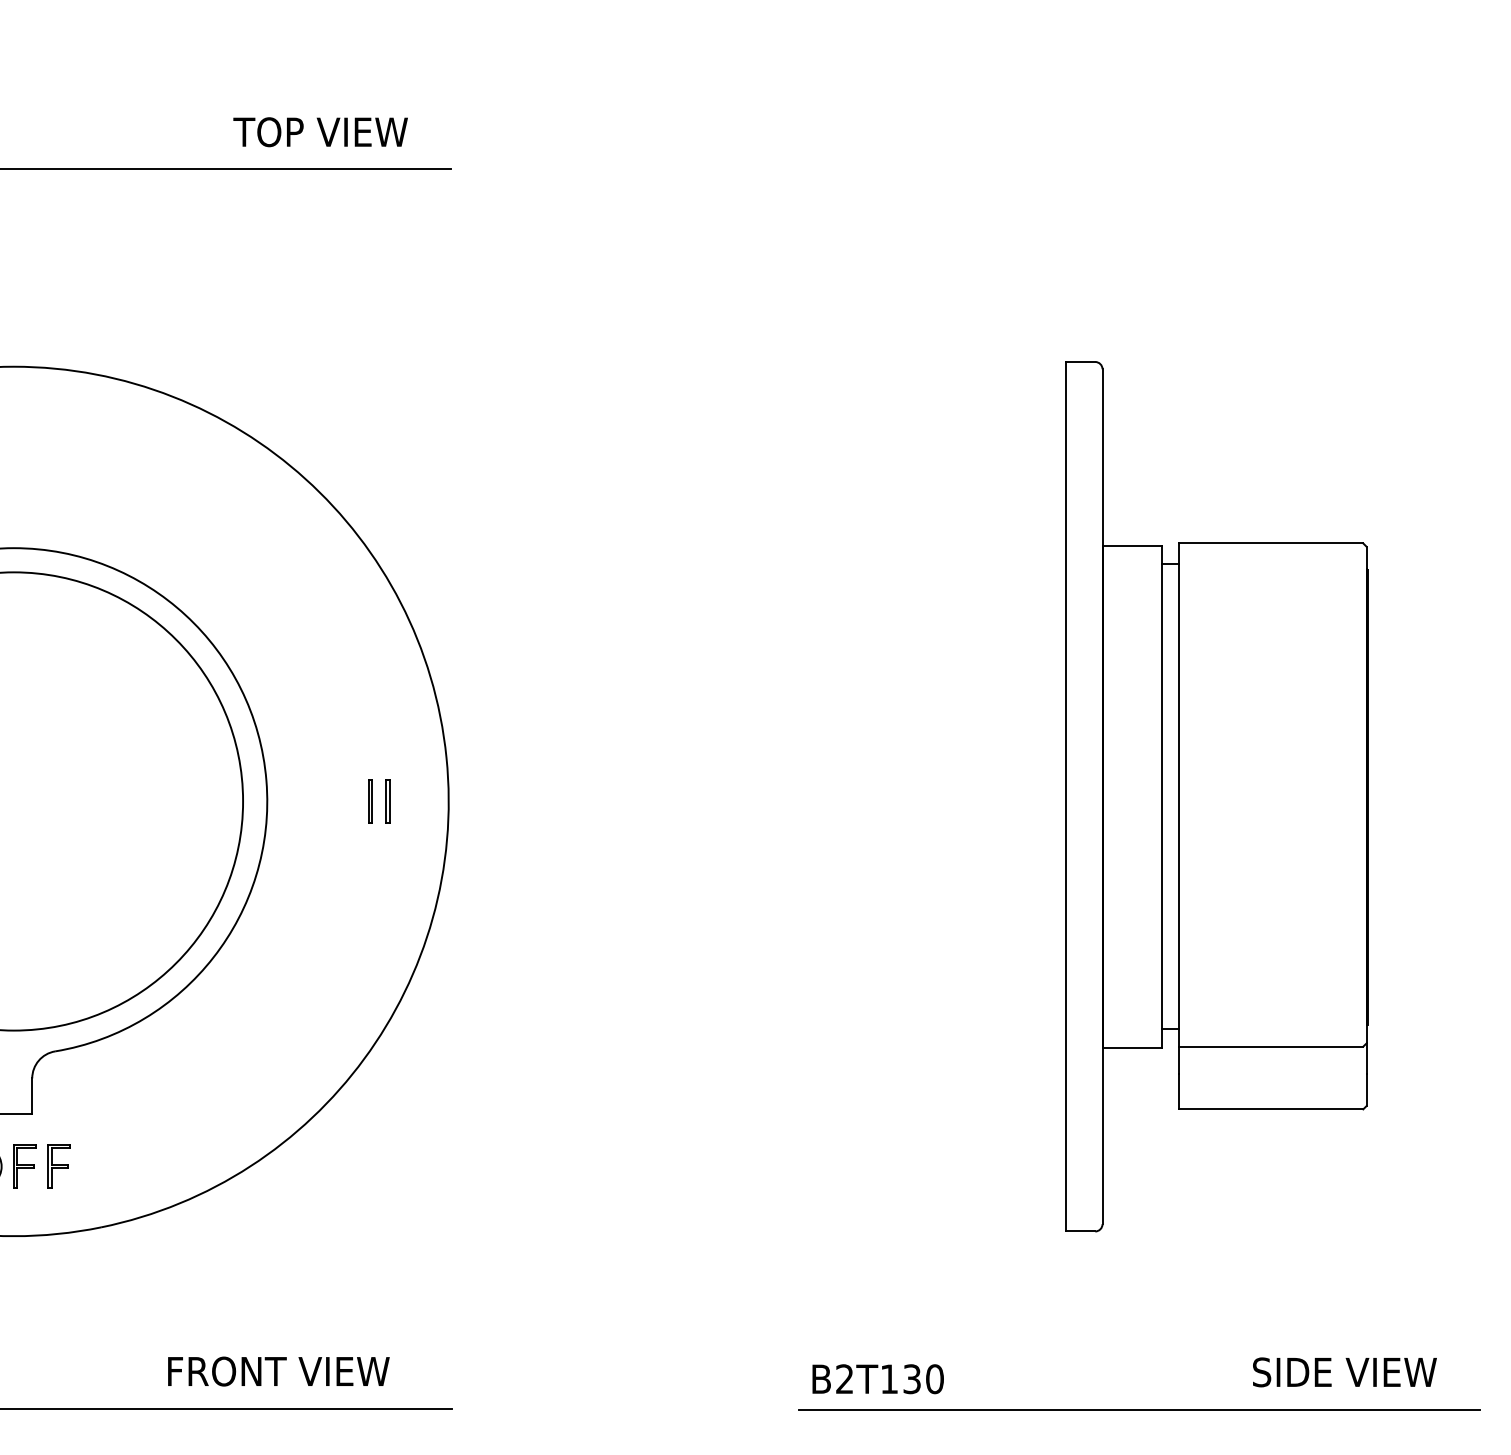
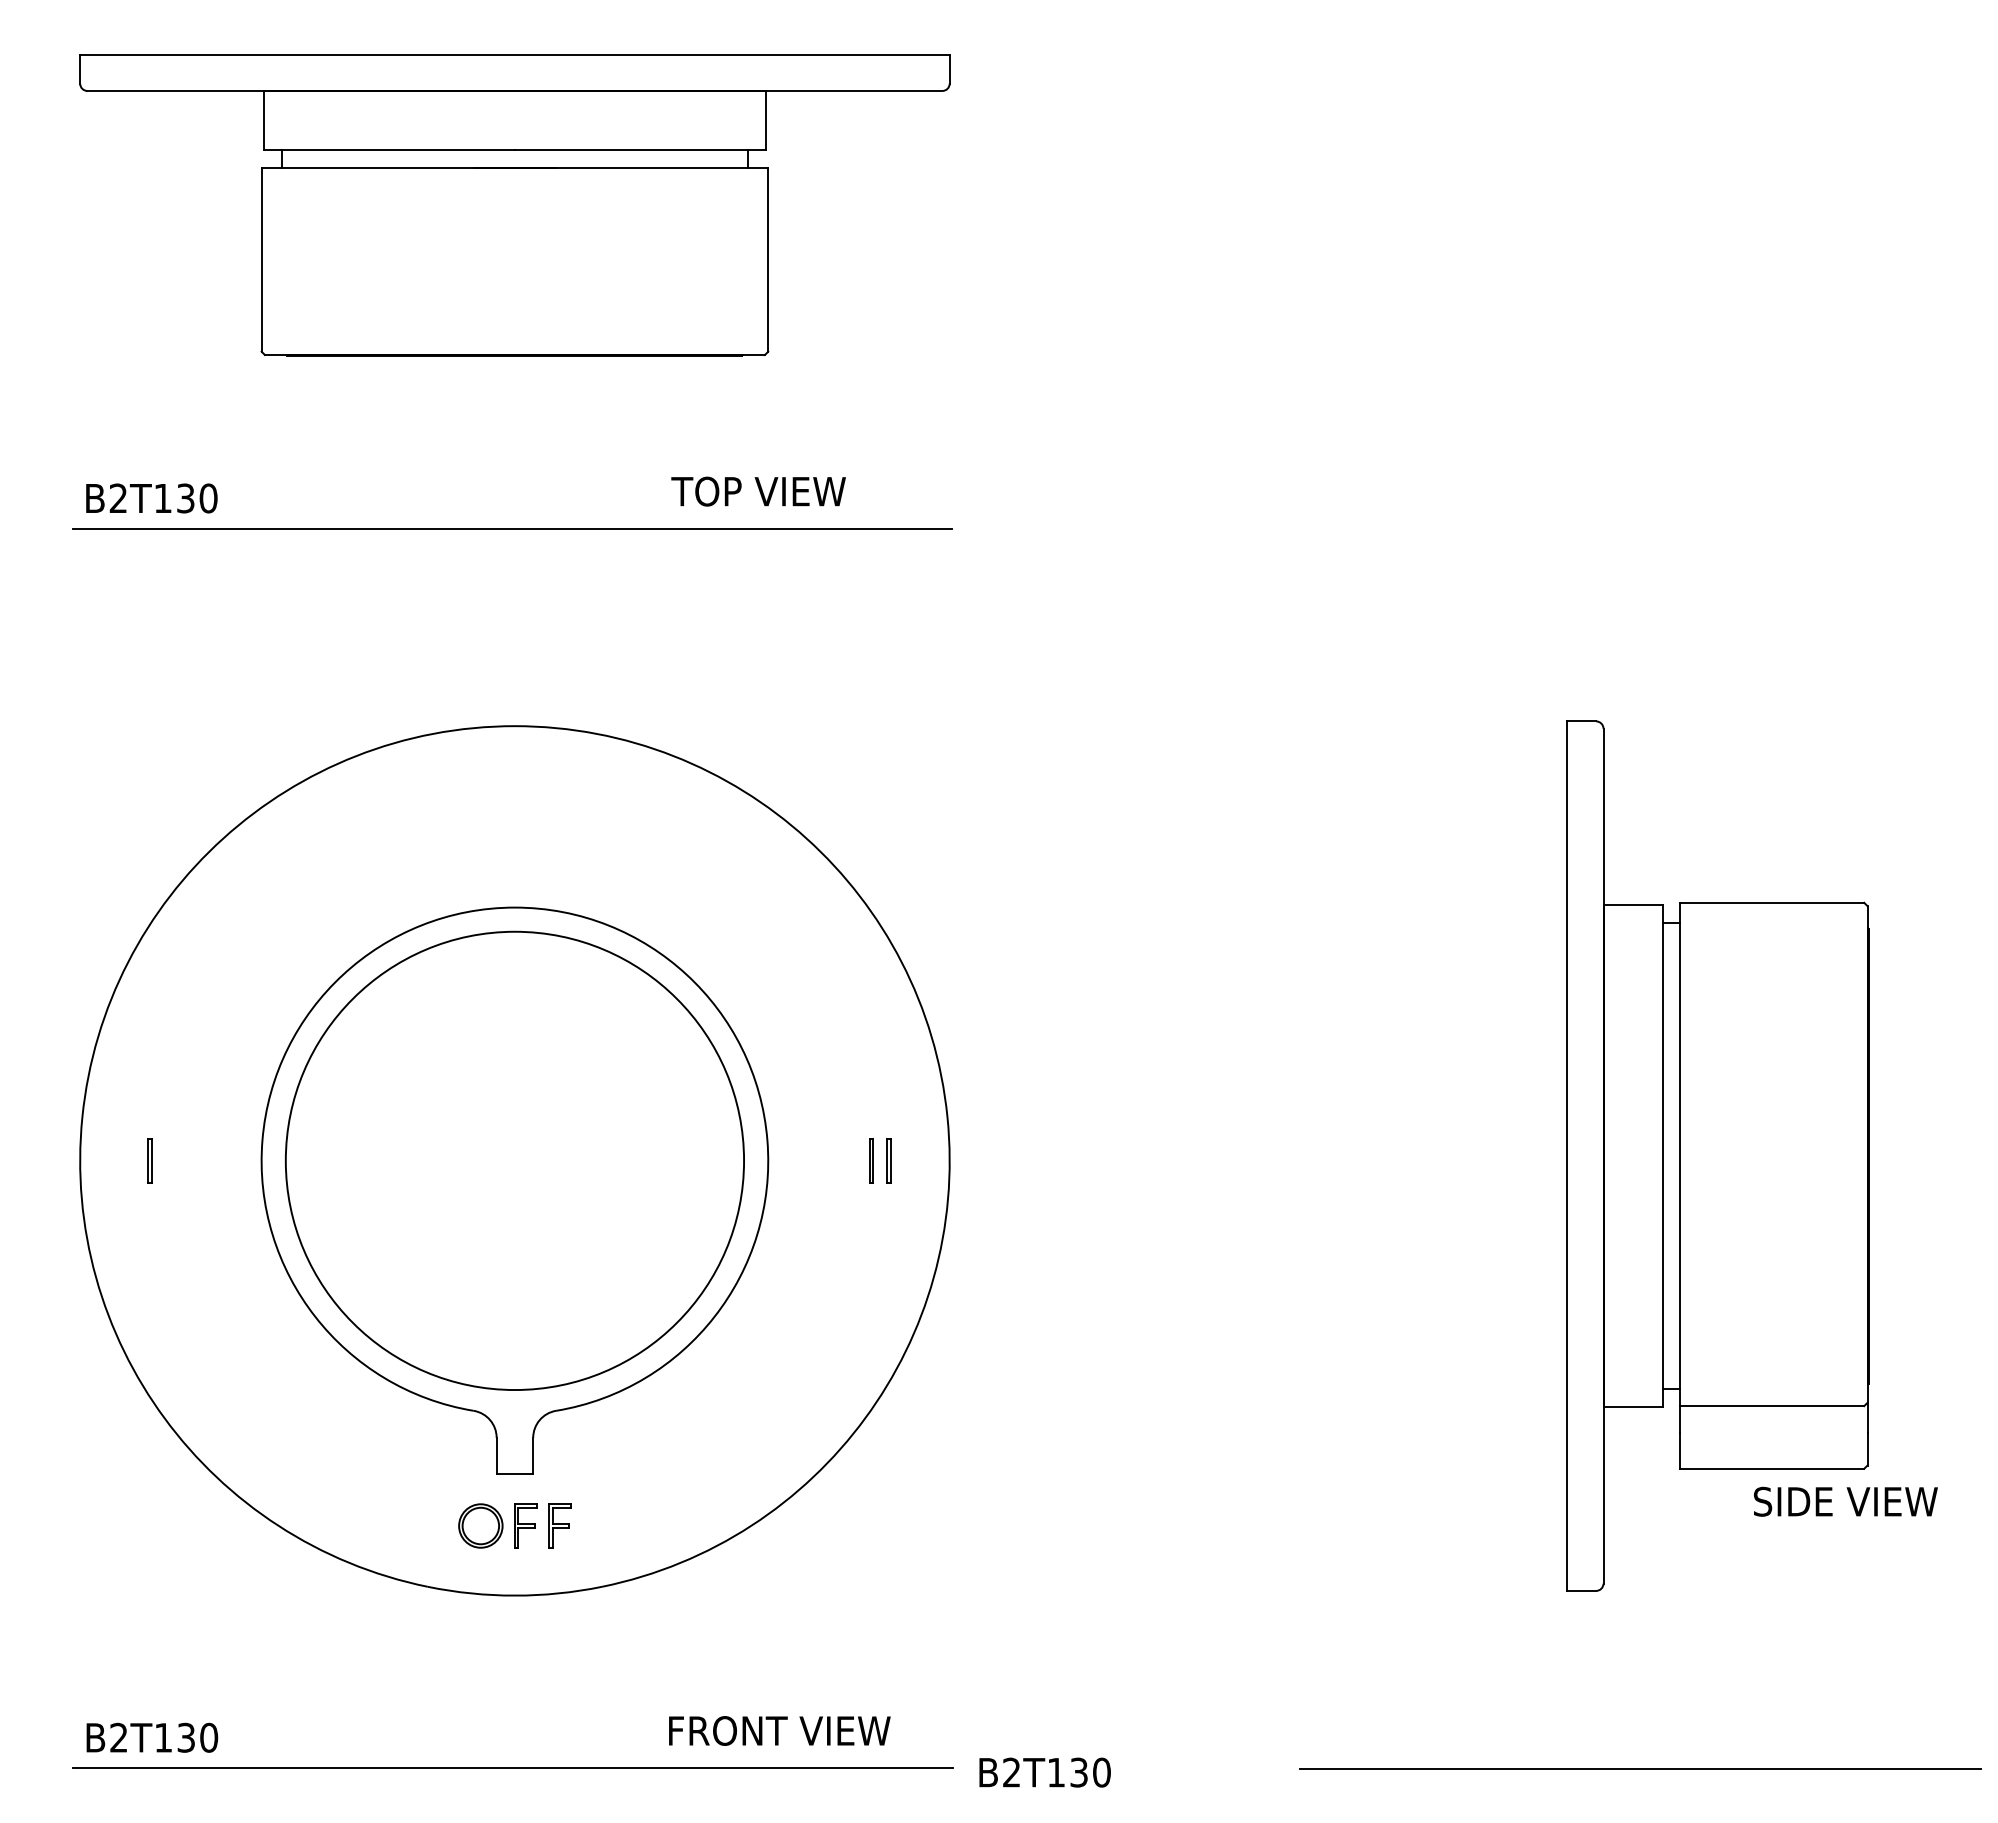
text: (320, 132) -> (758, 491), moved
text: (1344, 1372) -> (1845, 1501), moved
text: (877, 1379) -> (1044, 1772), moved

